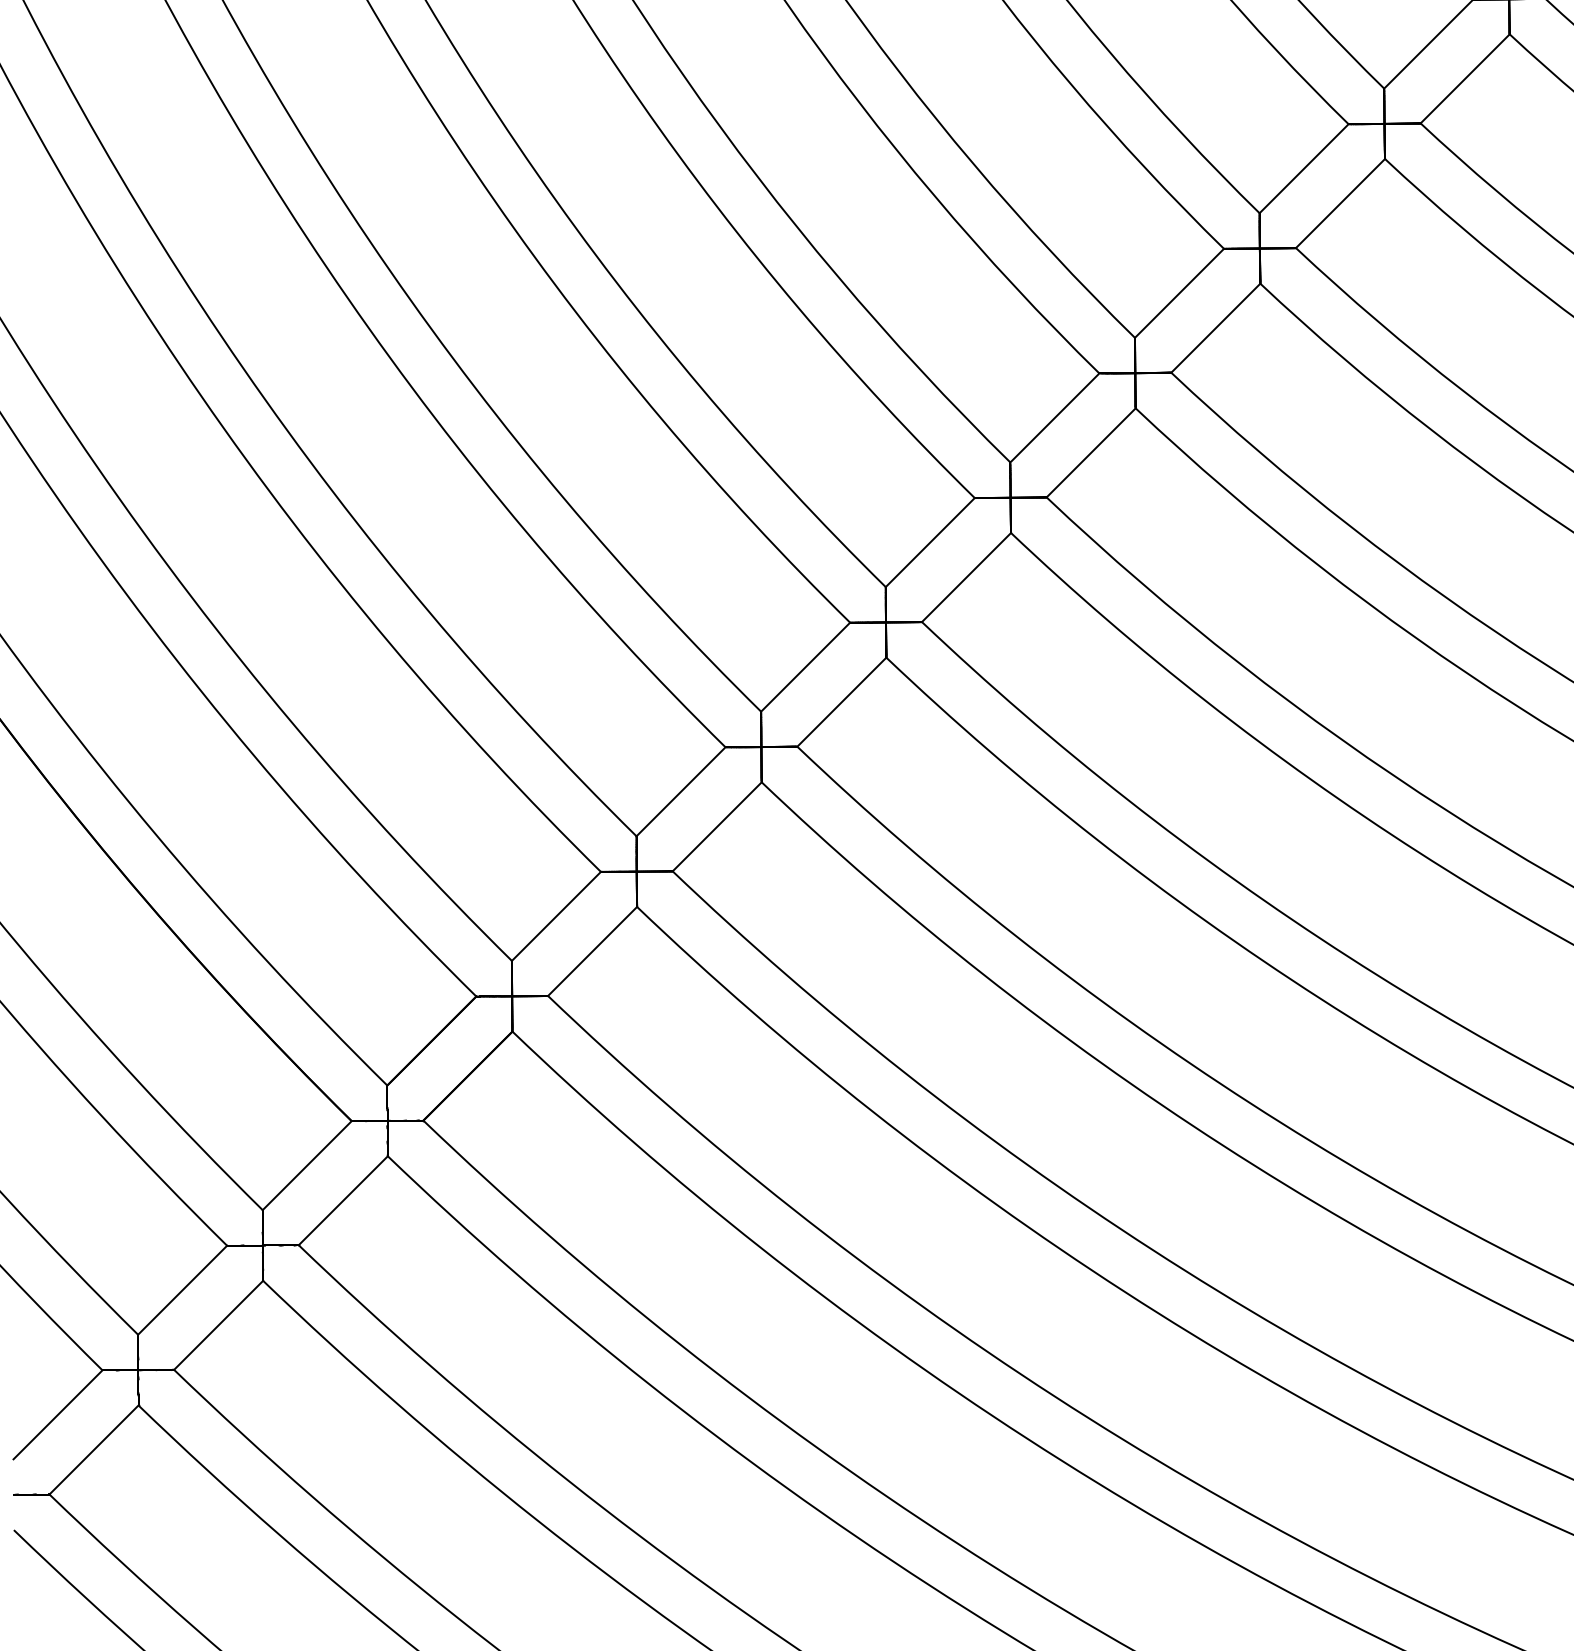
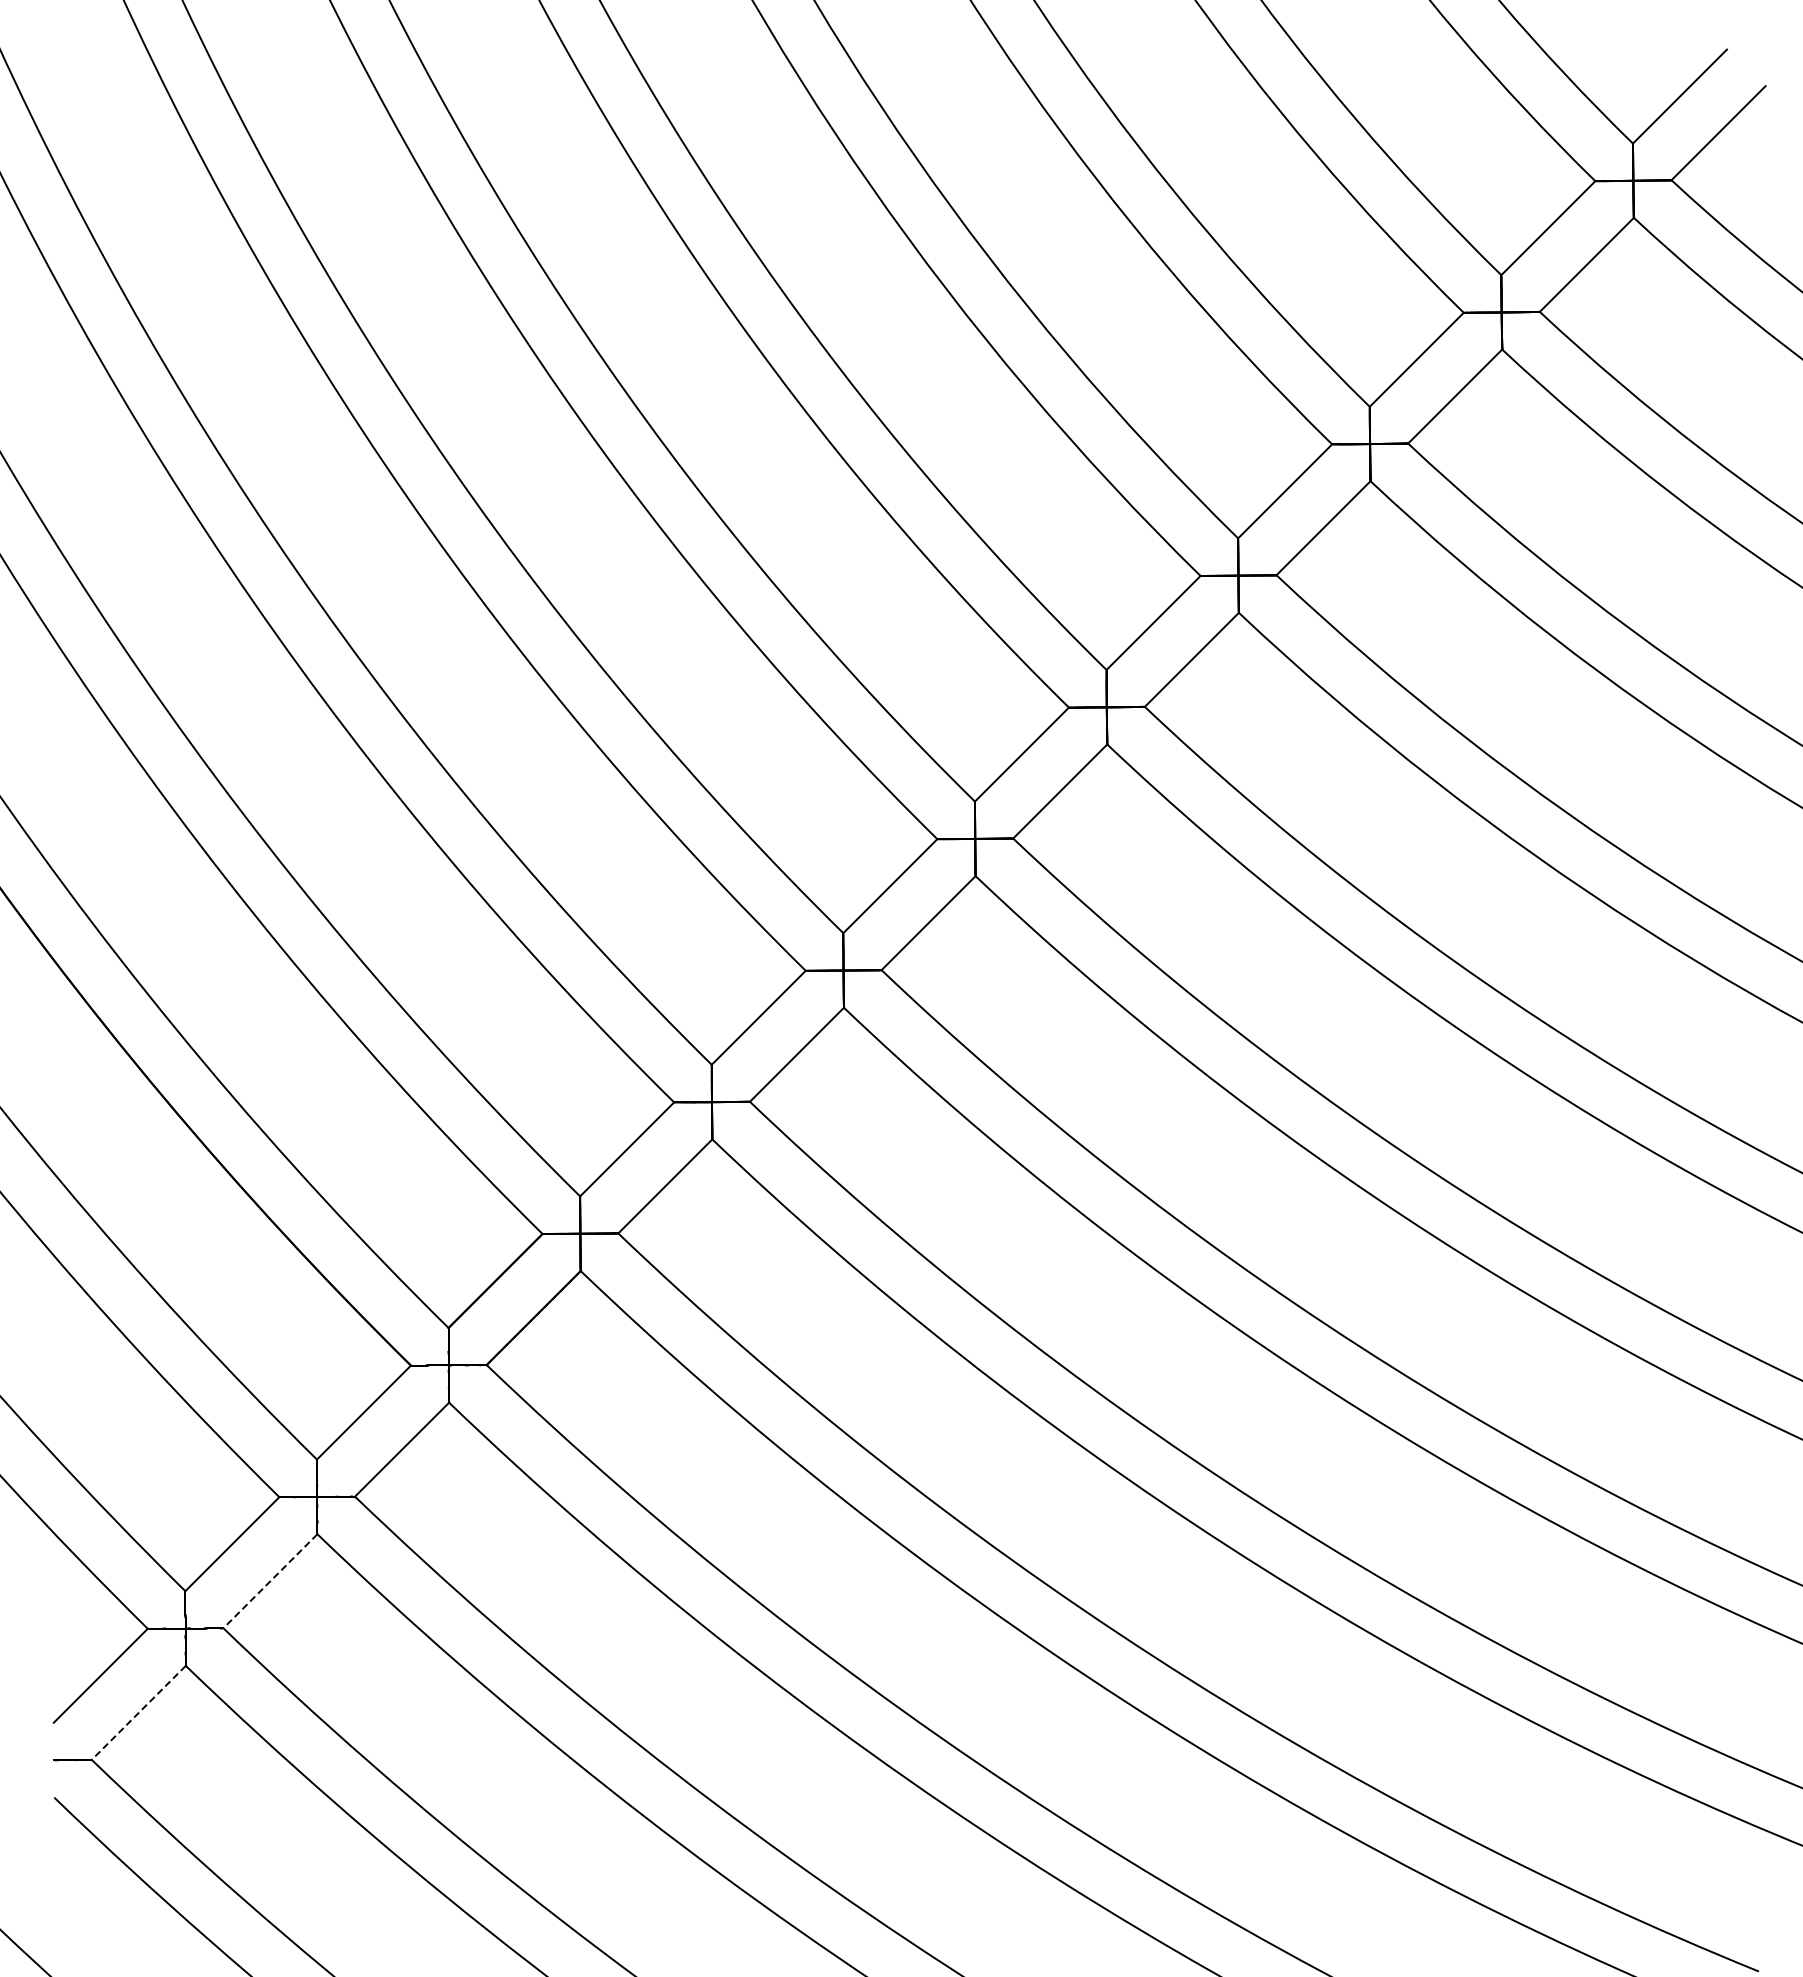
line: (218, 1325) -> (270, 1581), solid -> dashed
line: (93, 1450) -> (138, 1713), solid -> dashed

